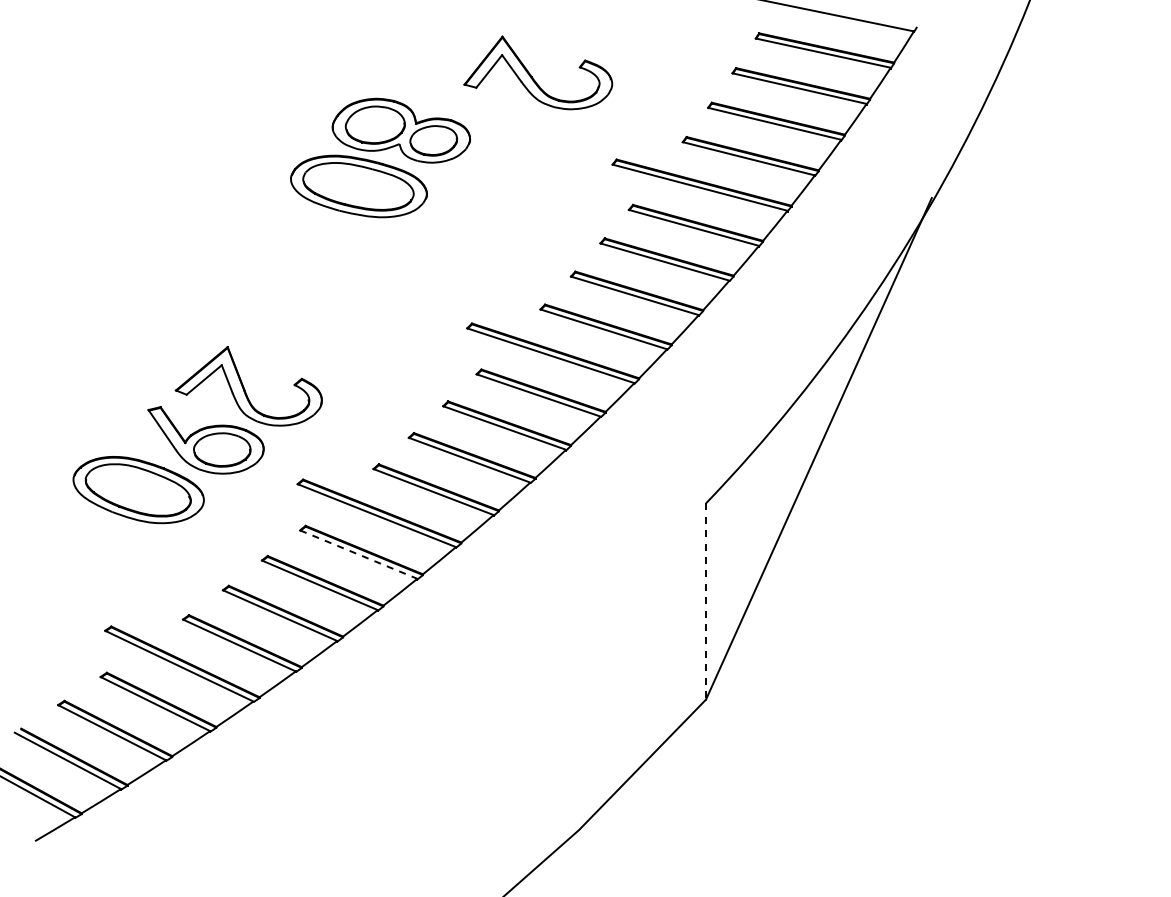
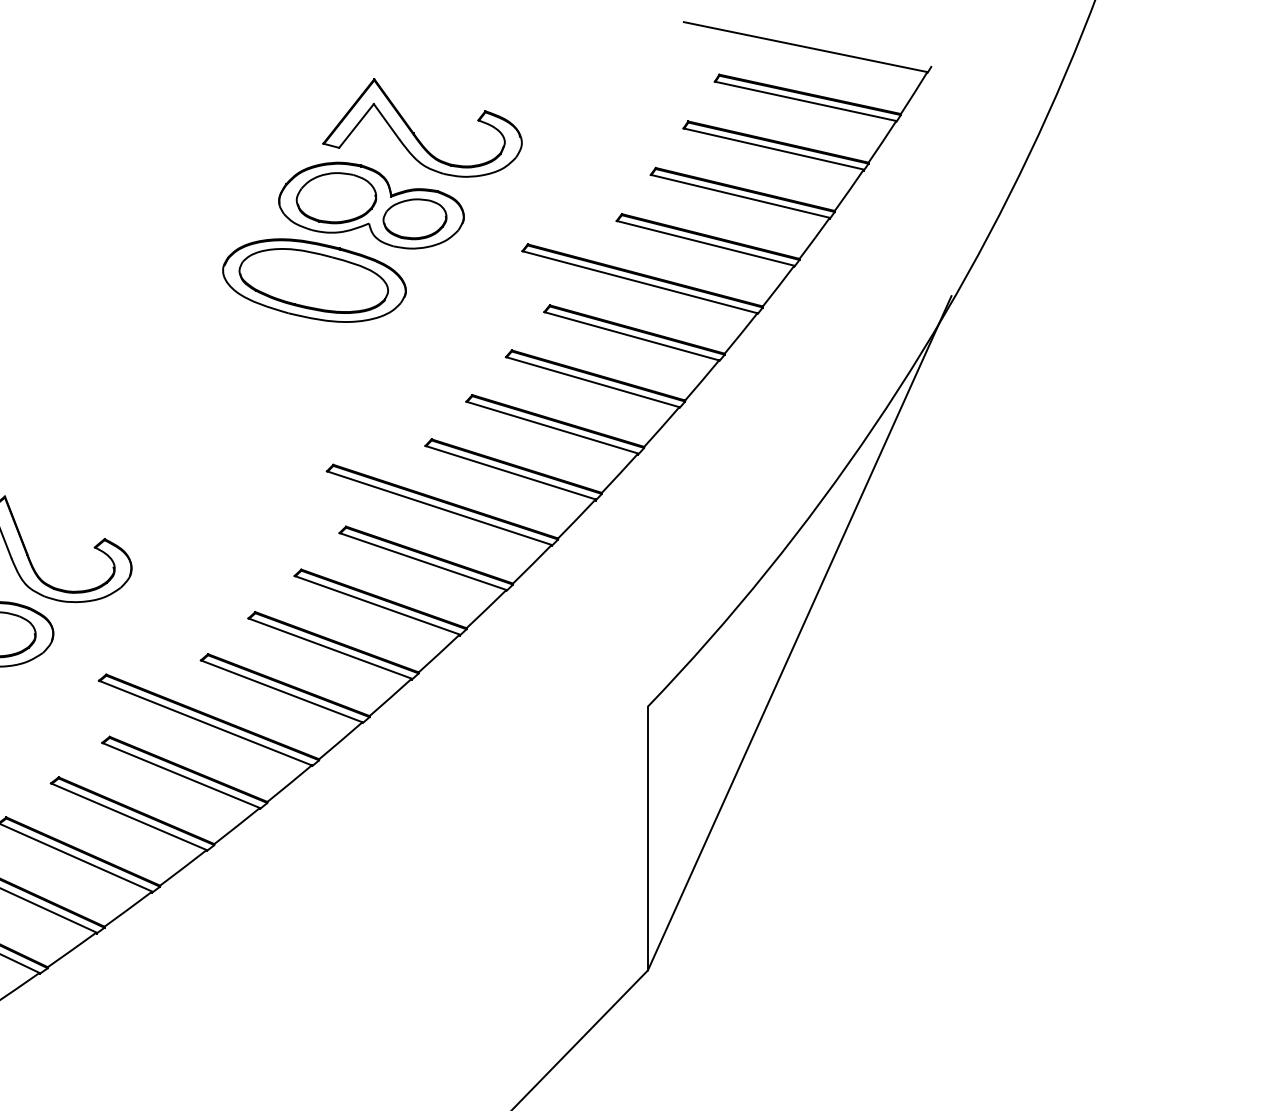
part: (380, 157) -> (343, 241), moved
line: (359, 554) -> (182, 775), dashed -> solid
line: (706, 602) -> (648, 839), dashed -> solid

